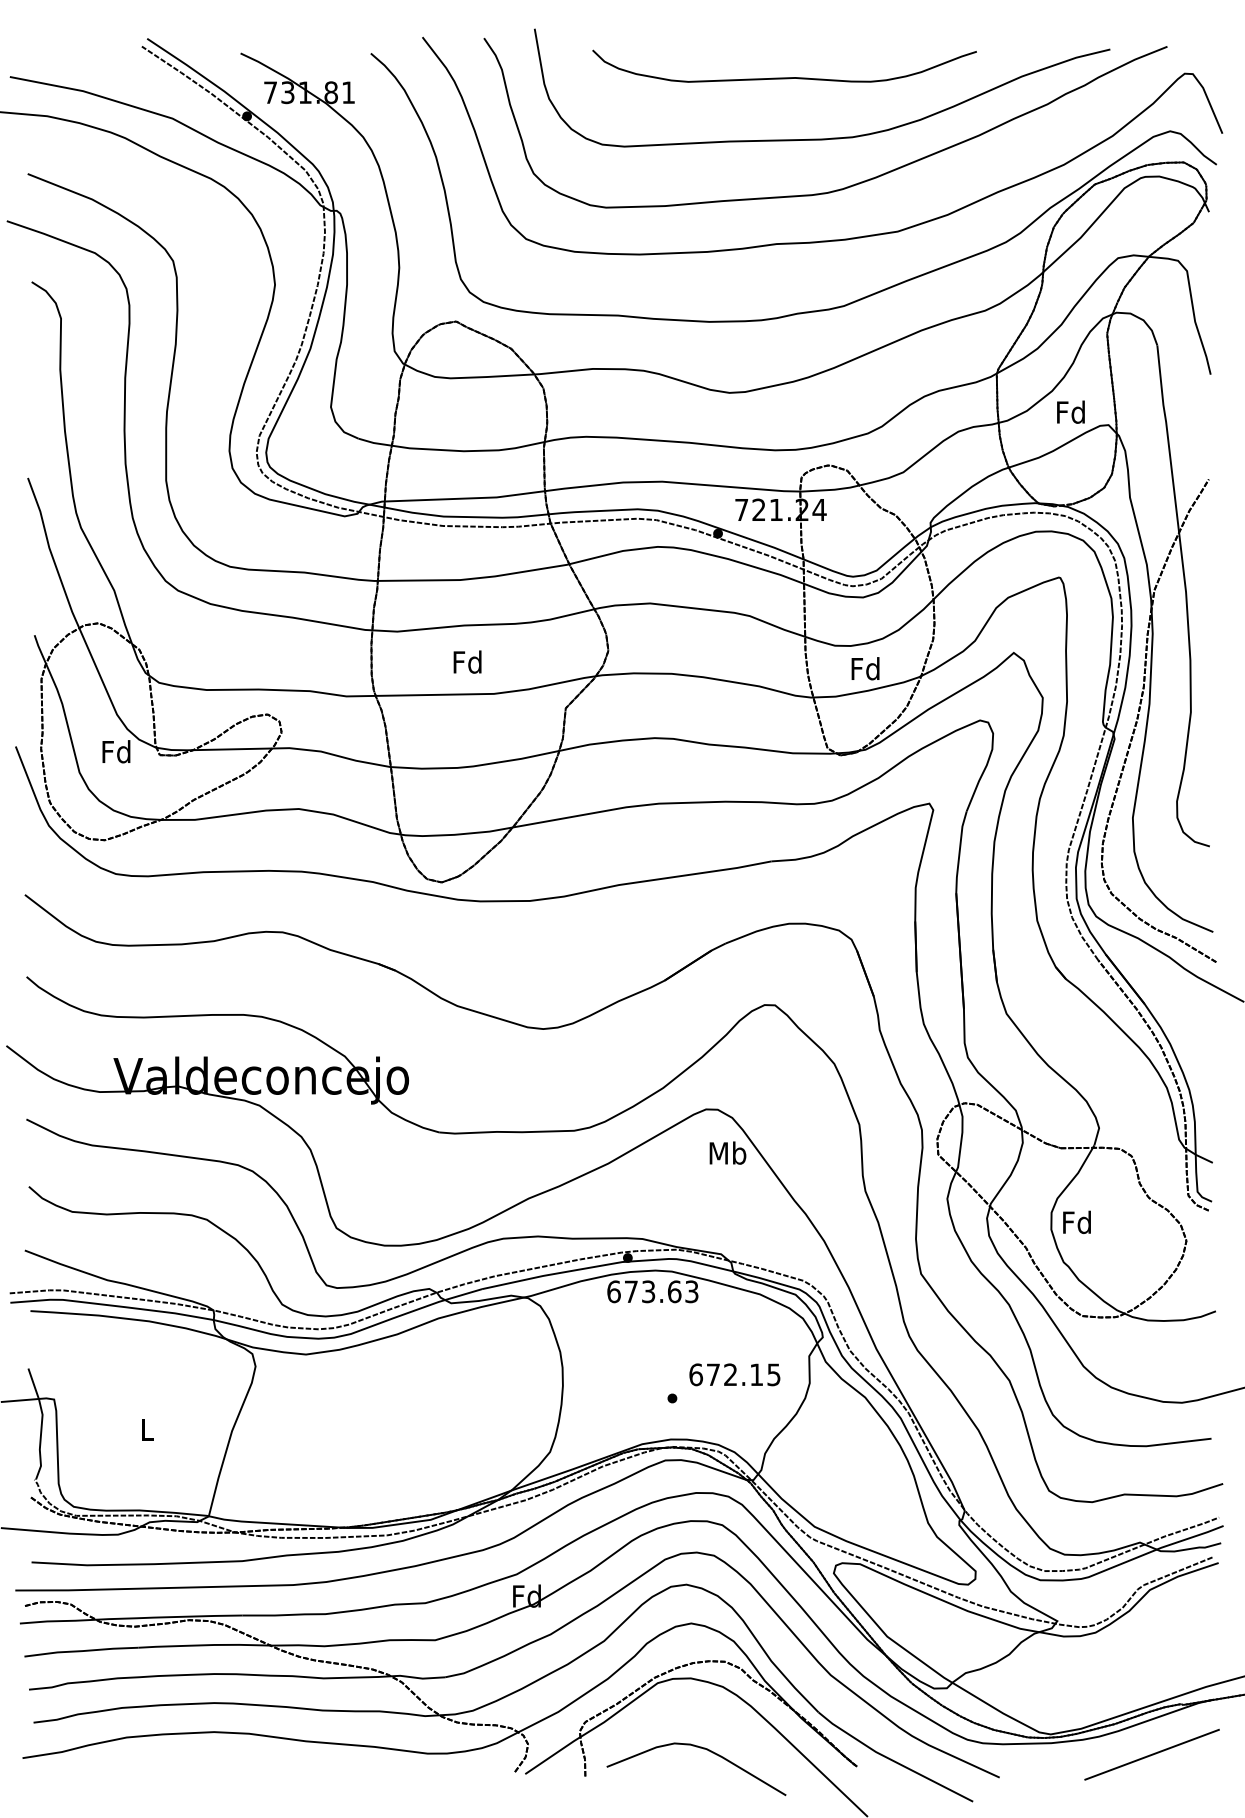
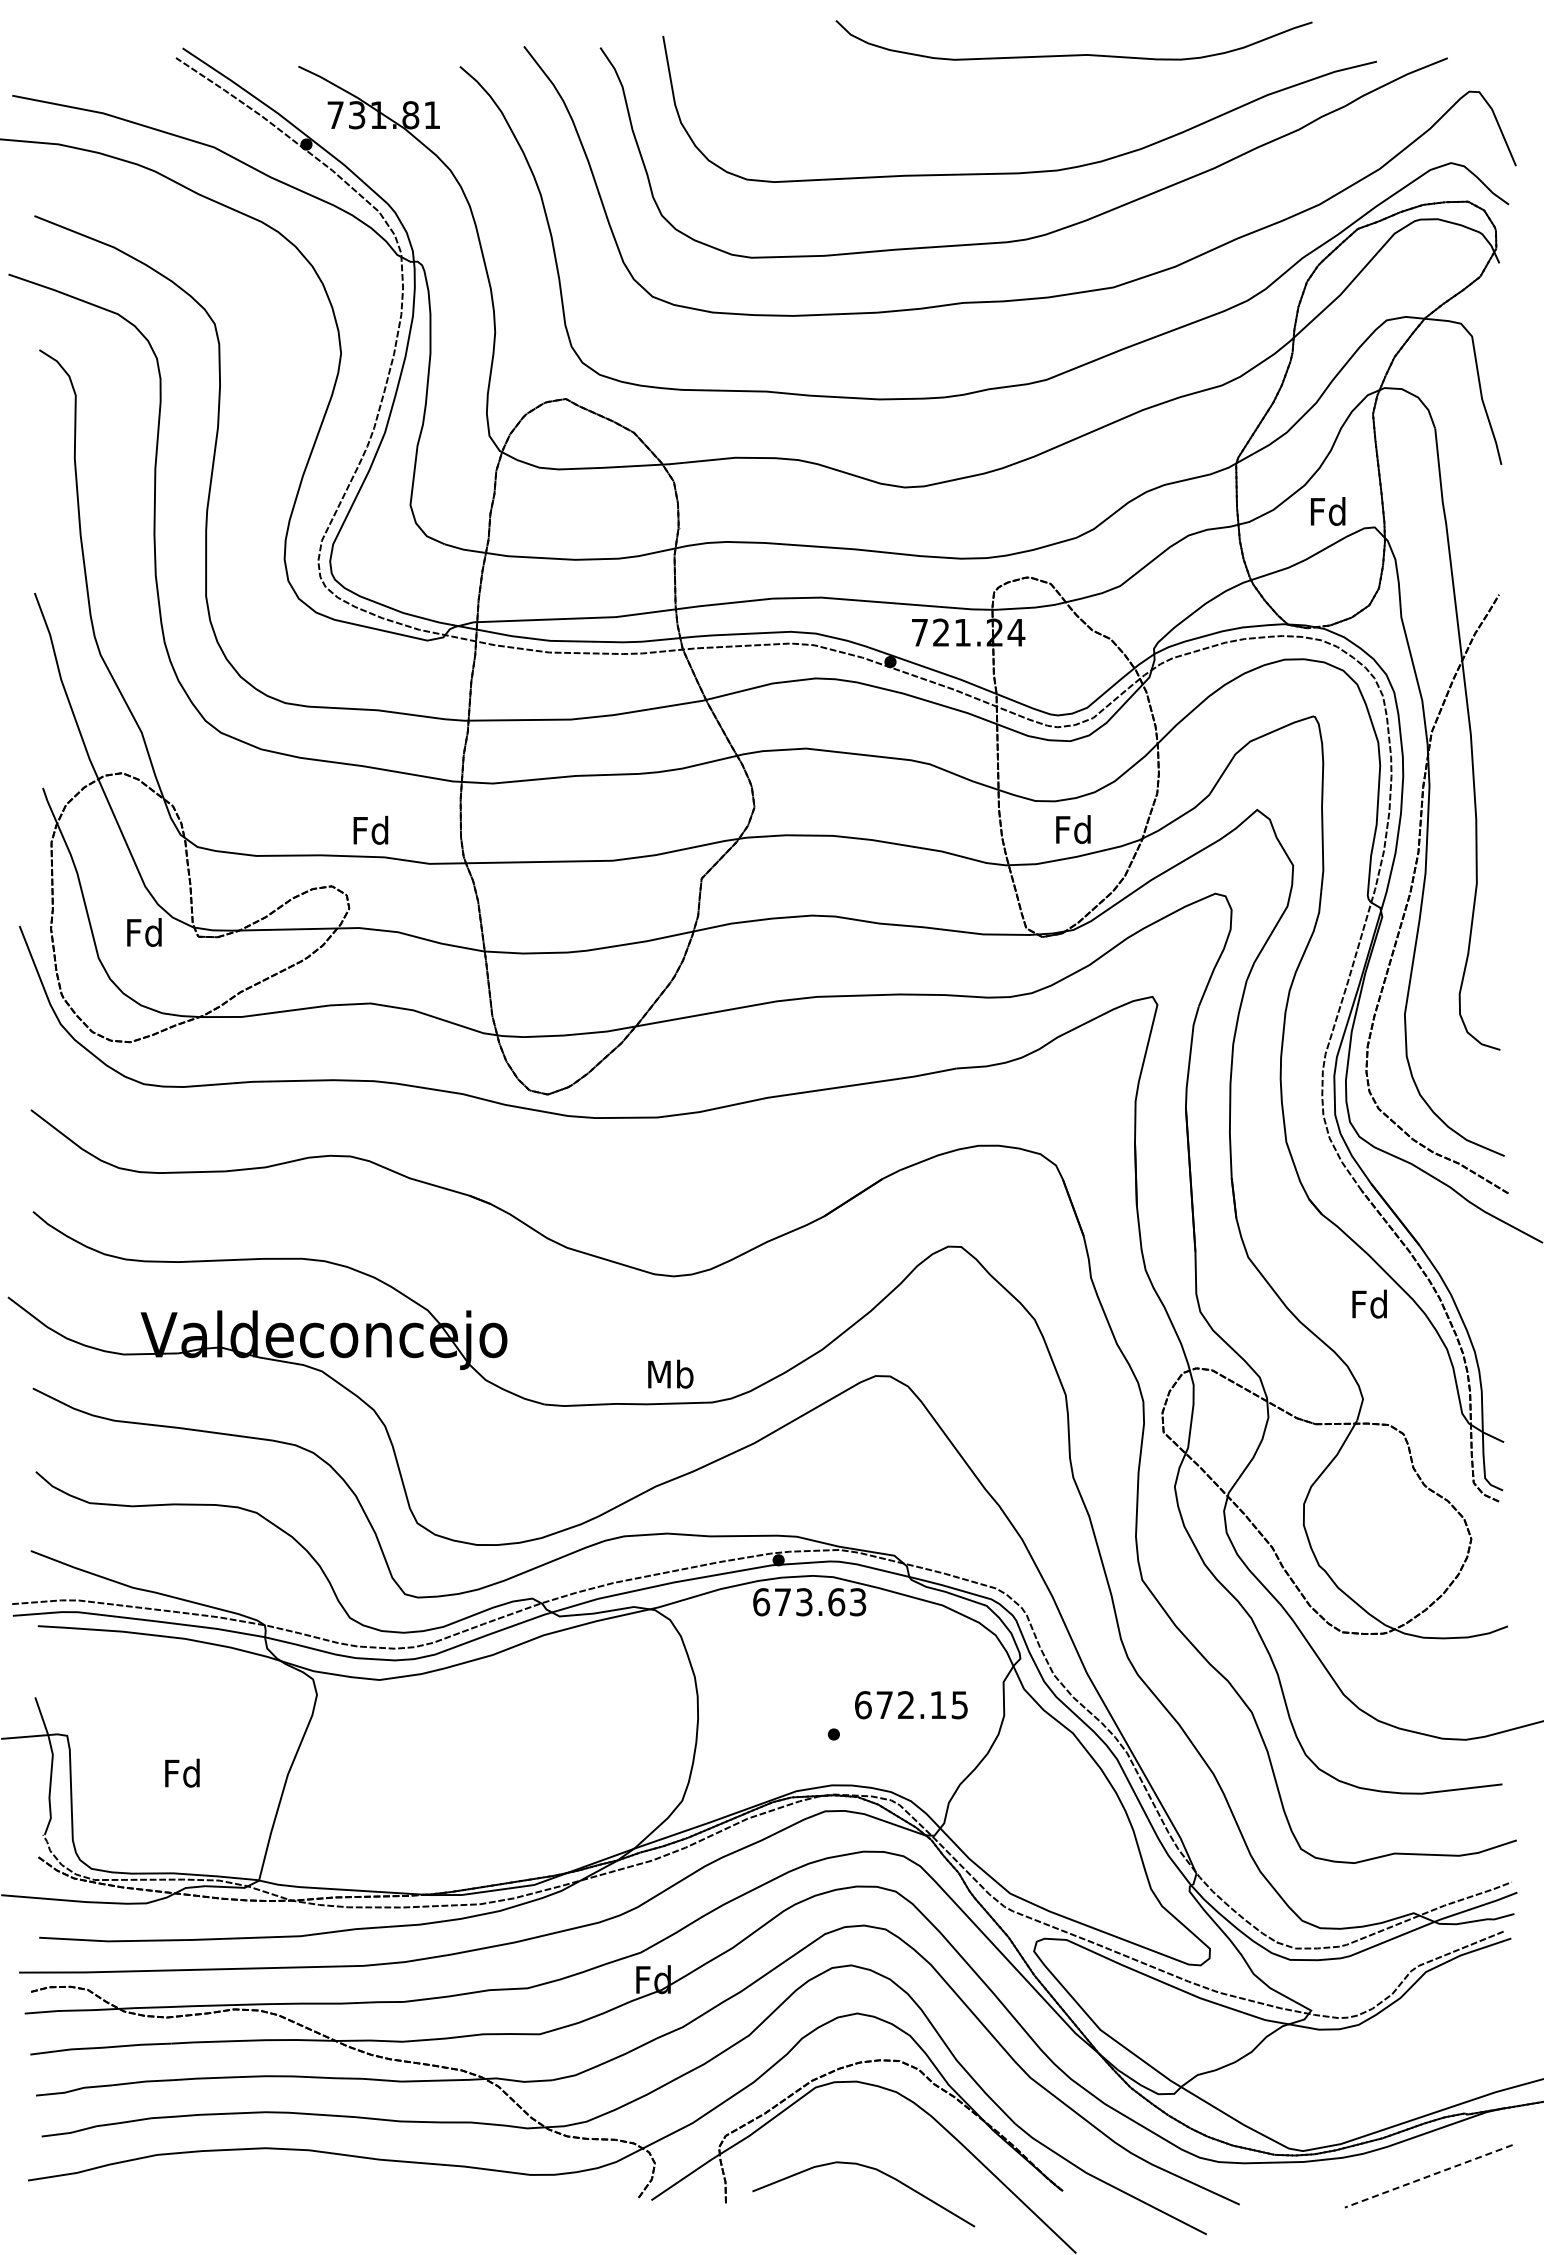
curve: (784, 77) -> (1073, 54), moved
text: (467, 662) -> (370, 830), moved
text: (727, 1152) -> (670, 1373), moved
text: (1076, 1221) -> (1369, 1303), moved
text: (147, 1429) -> (182, 1772), L -> Fd
line: (1151, 1754) -> (1428, 2176), solid -> dashed

